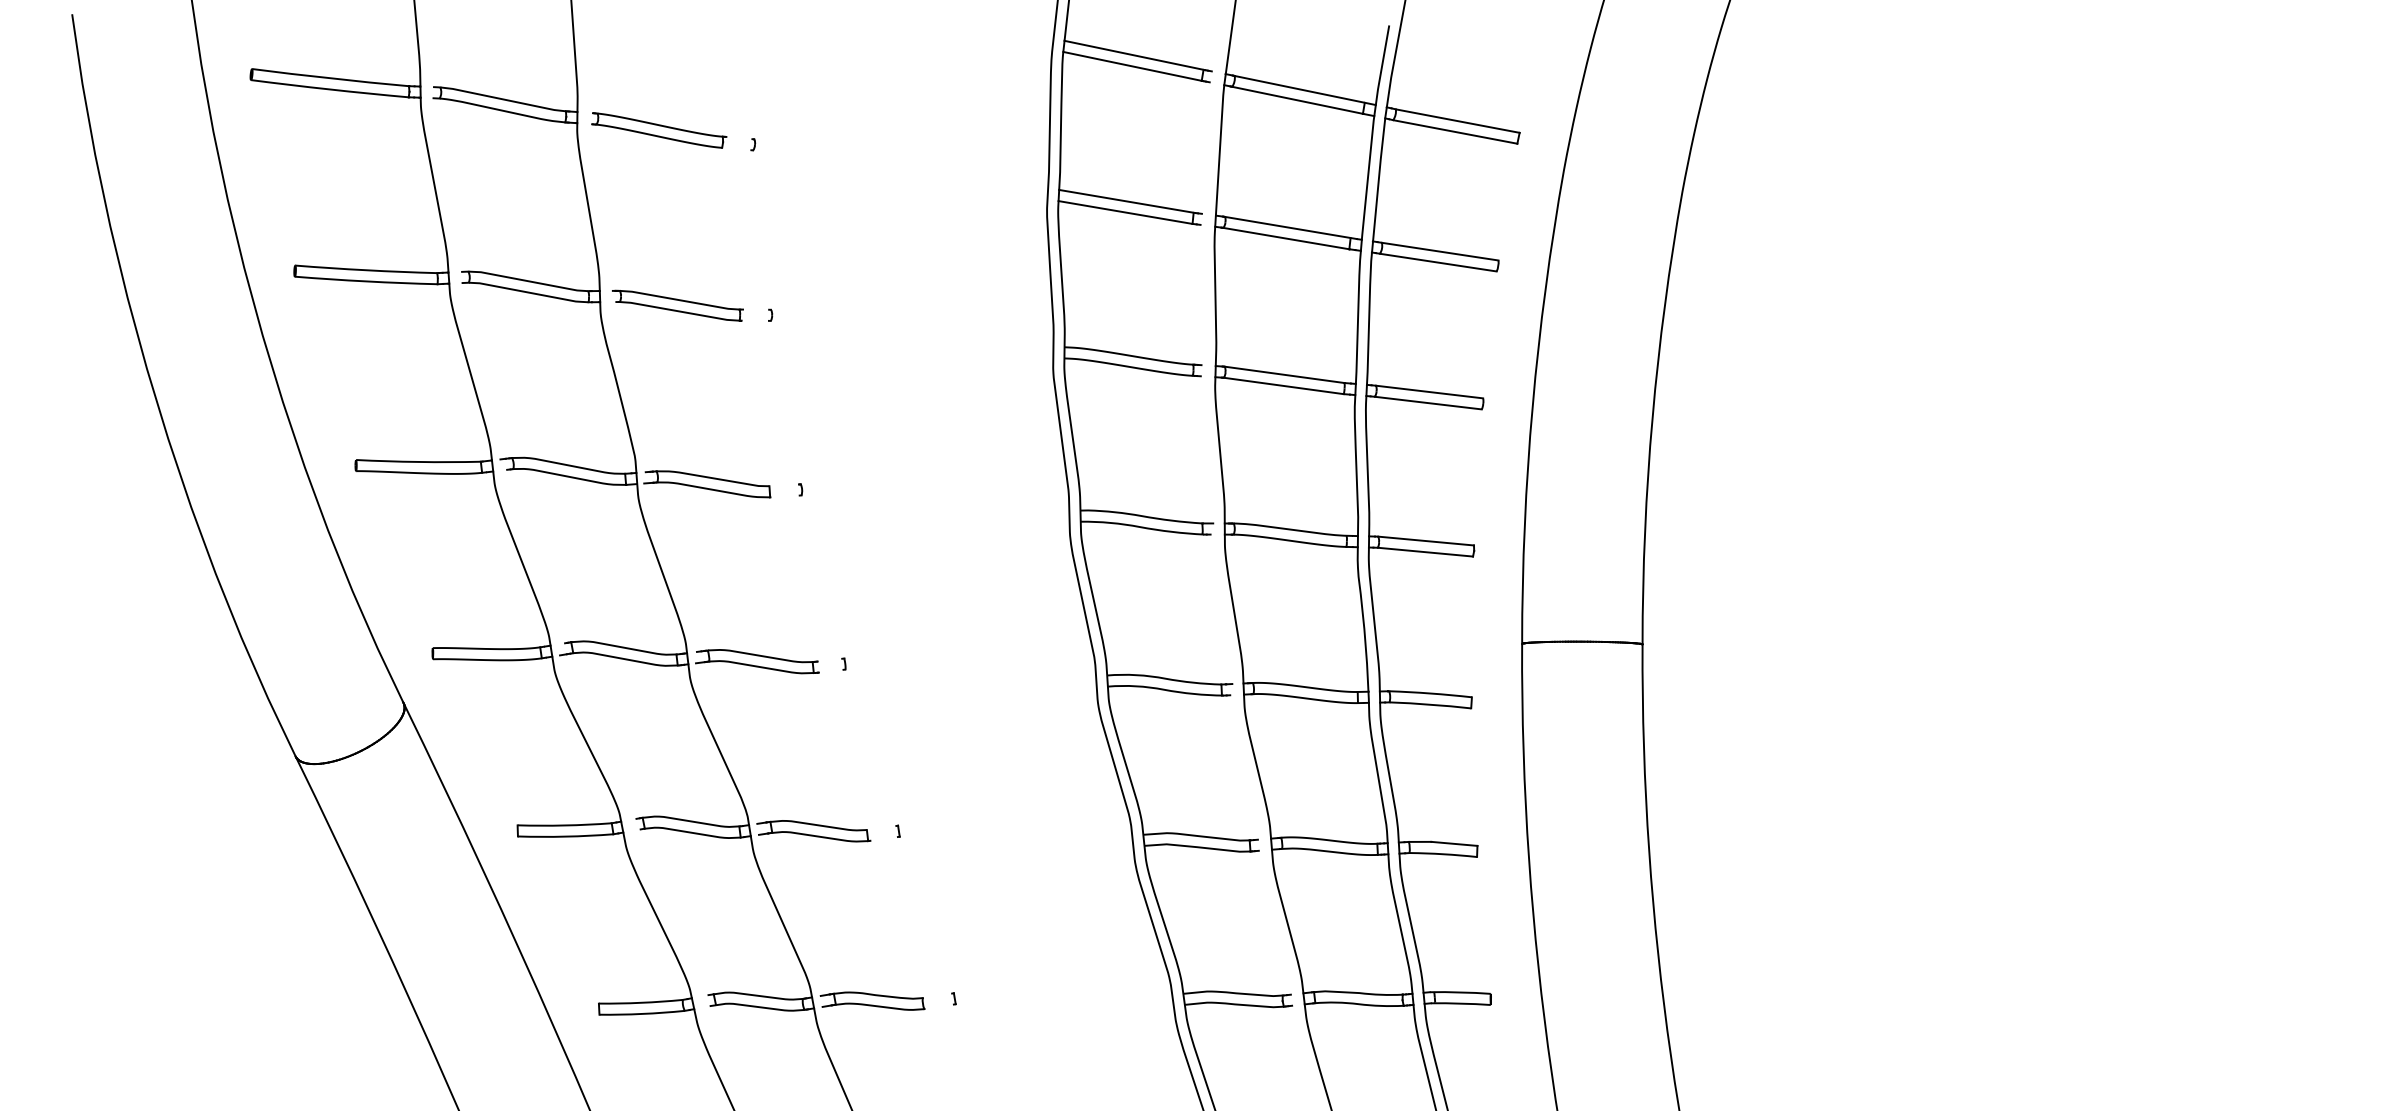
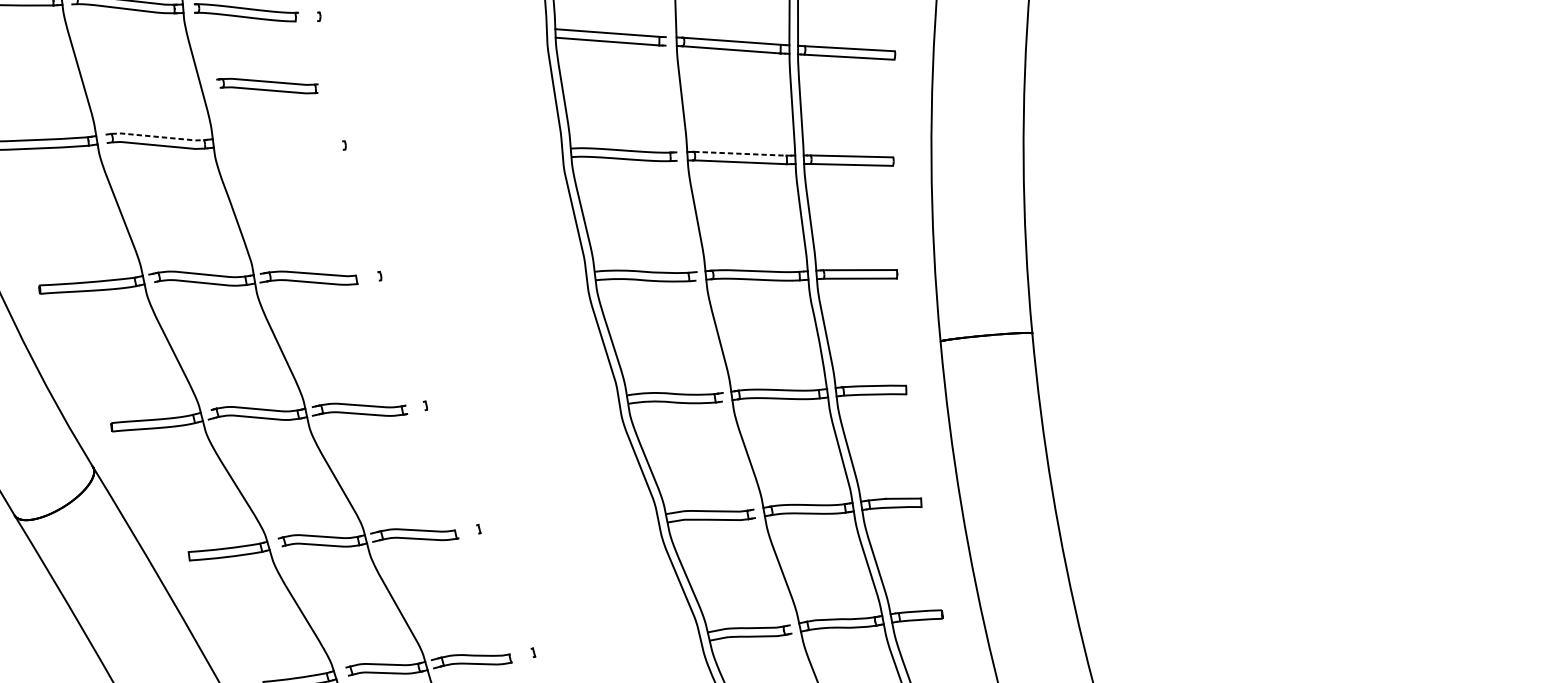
line: (529, 281) -> (158, 137), solid -> dashed
part: (677, 305) -> (267, 86), moved
line: (1285, 374) -> (740, 153), solid -> dashed

